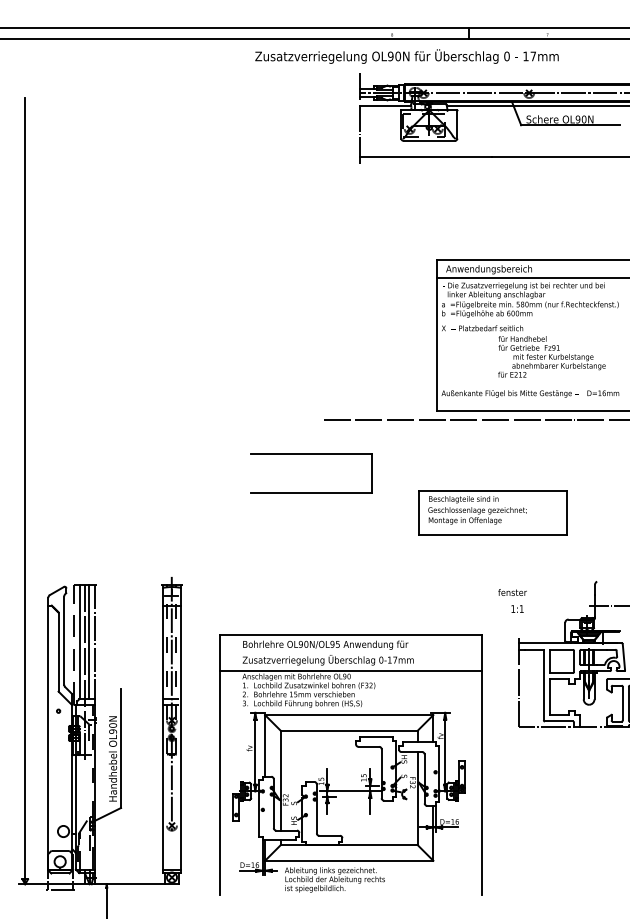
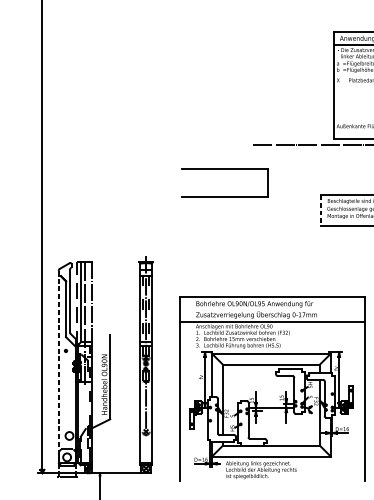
part: (311, 454) -> (224, 169), moved
line: (419, 512) -> (321, 210), solid -> dashed
line: (89, 641) -> (87, 301), removed
line: (48, 734) -> (58, 367), solid -> dashed

